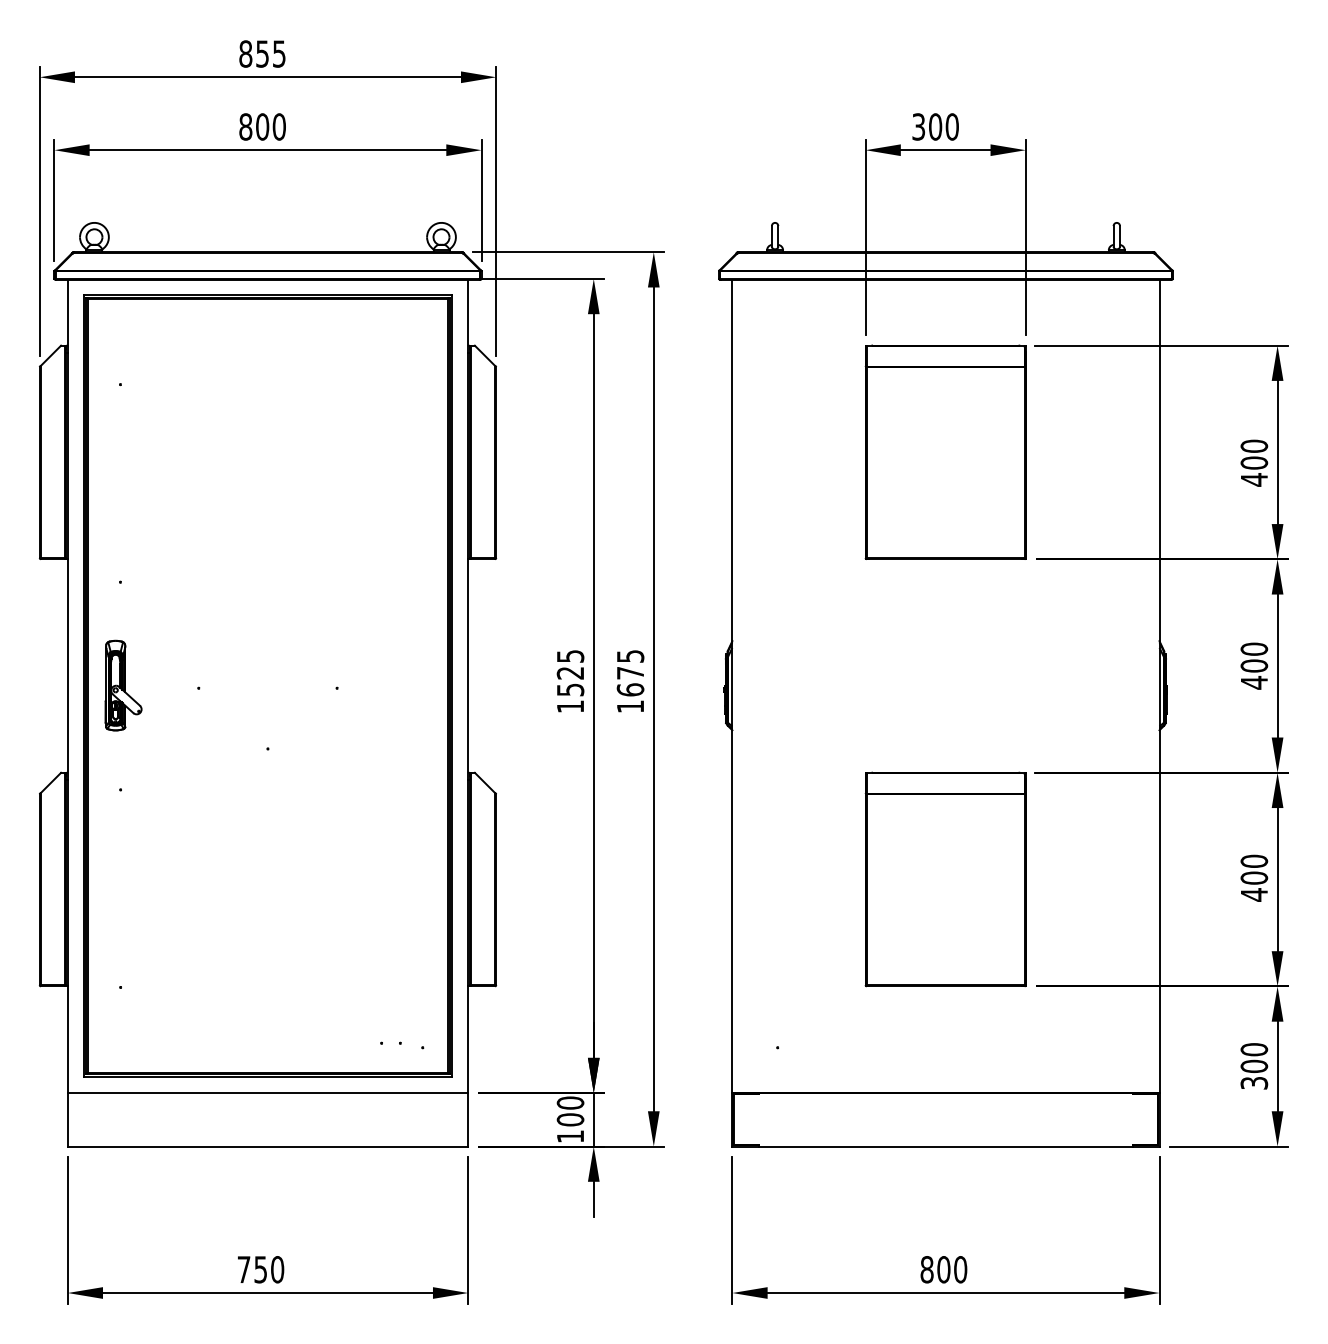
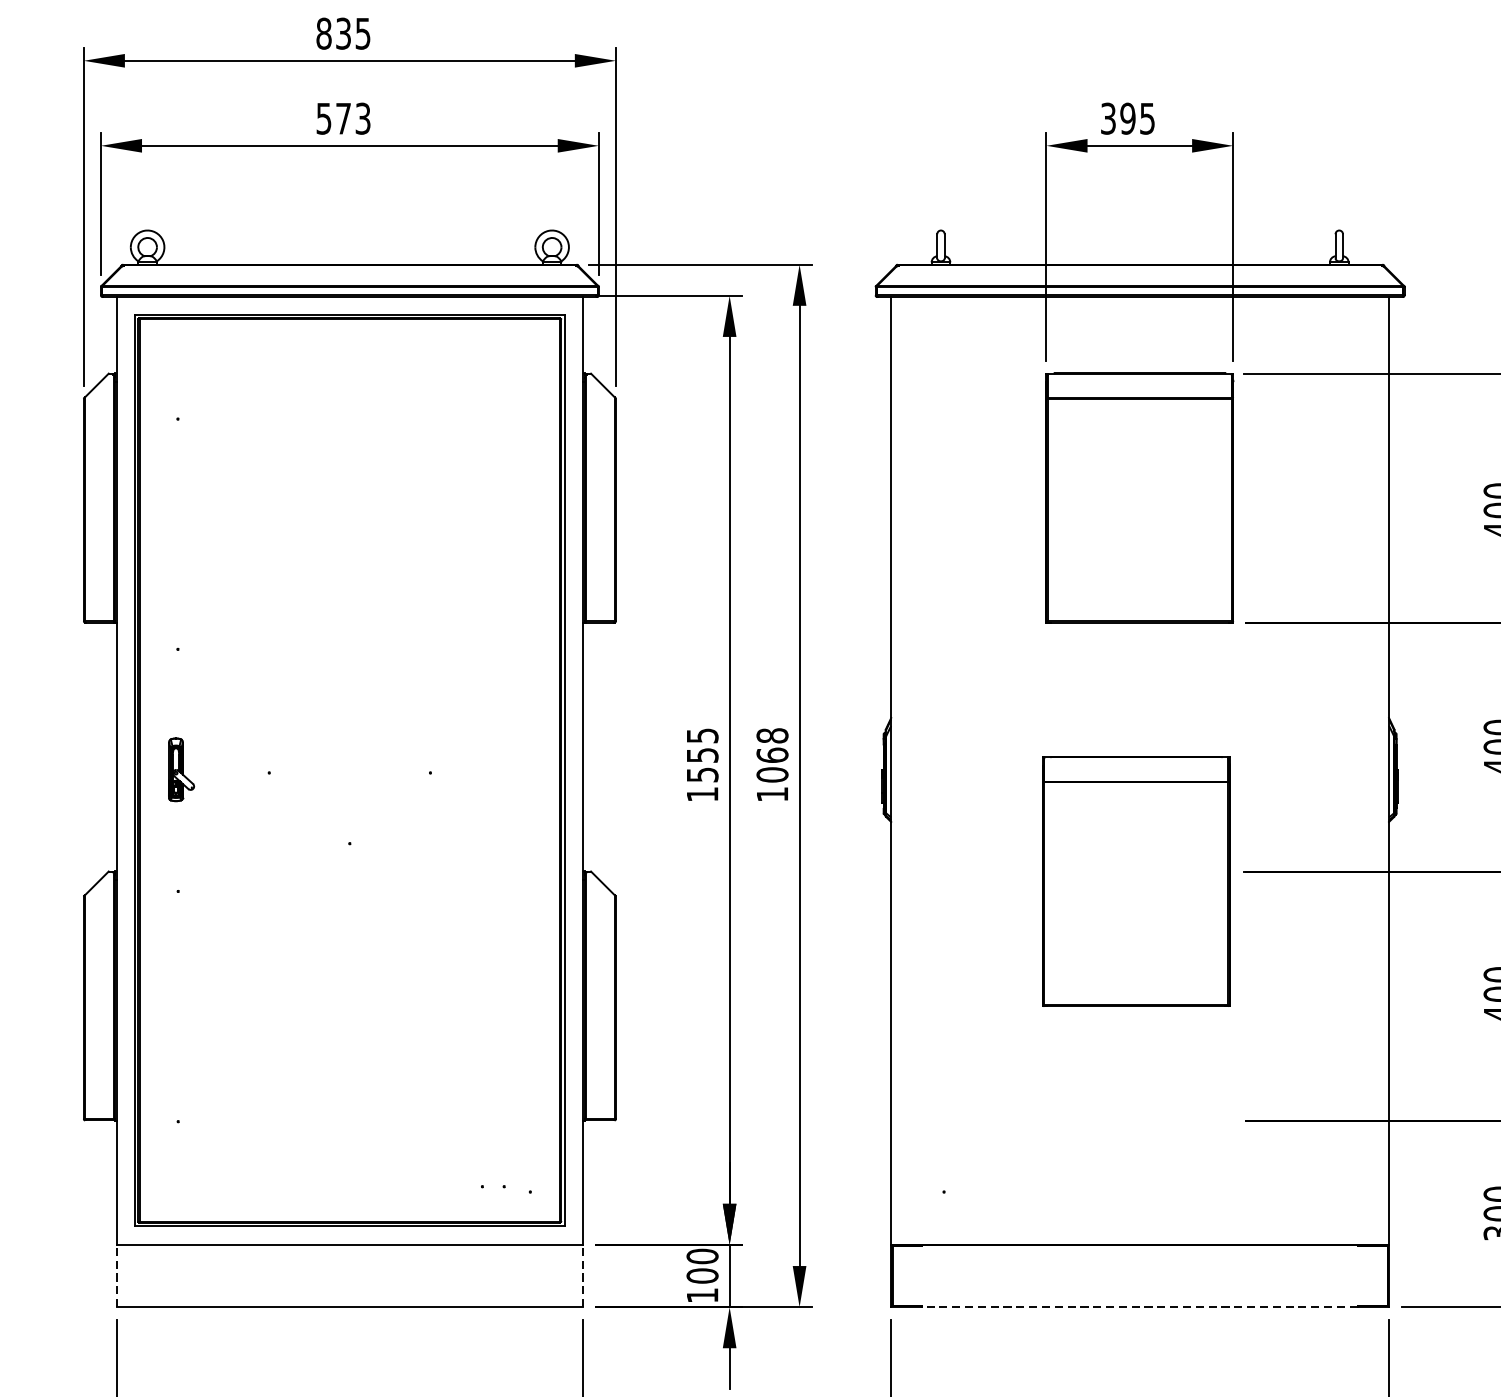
text: (262, 53) -> (343, 33), 855 -> 835
text: (262, 126) -> (343, 118), 800 -> 573
text: (943, 126) -> (1137, 118), 300 -> 395
text: (630, 672) -> (772, 754), 1675 -> 1068
text: (570, 673) -> (702, 755), 1525 -> 1555
part: (123, 685) -> (181, 769), size x0.6
part: (945, 879) -> (1136, 881), moved
line: (67, 1119) -> (116, 1275), solid -> dashed
line: (468, 1119) -> (583, 1275), solid -> dashed
line: (945, 1146) -> (1139, 1307), solid -> dashed

